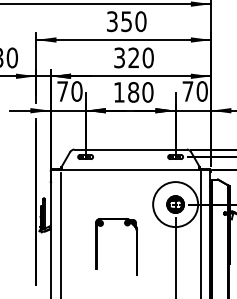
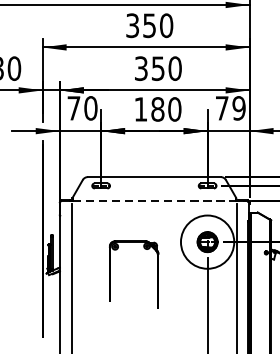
text: (133, 57) -> (157, 68), 320 -> 350
text: (201, 91) -> (238, 108), 70 -> 79
line: (130, 169) -> (154, 200), solid -> dashed
part: (97, 246) -> (111, 274), moved

